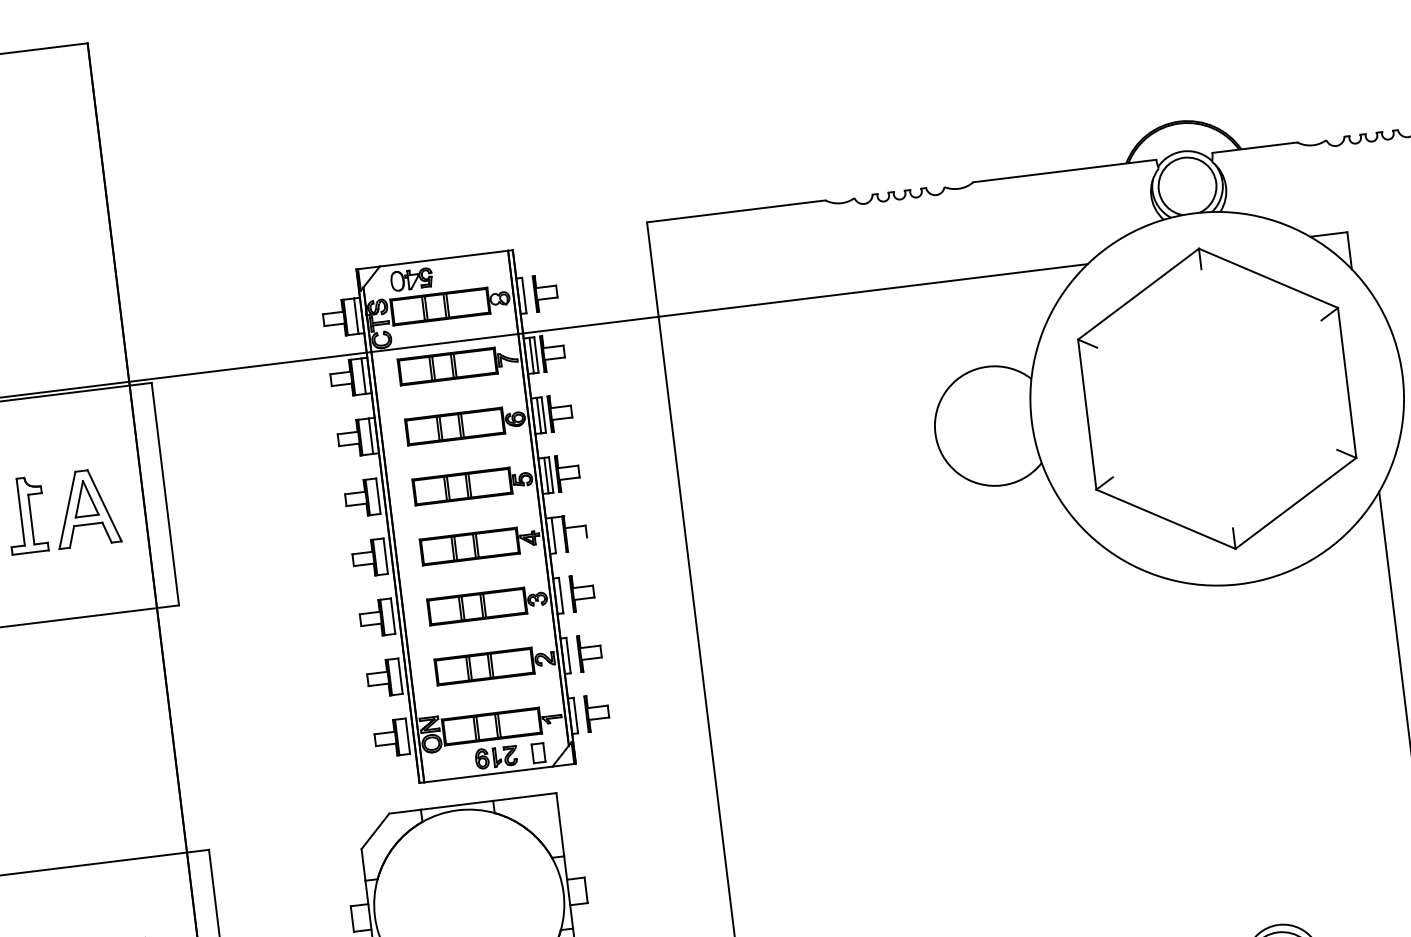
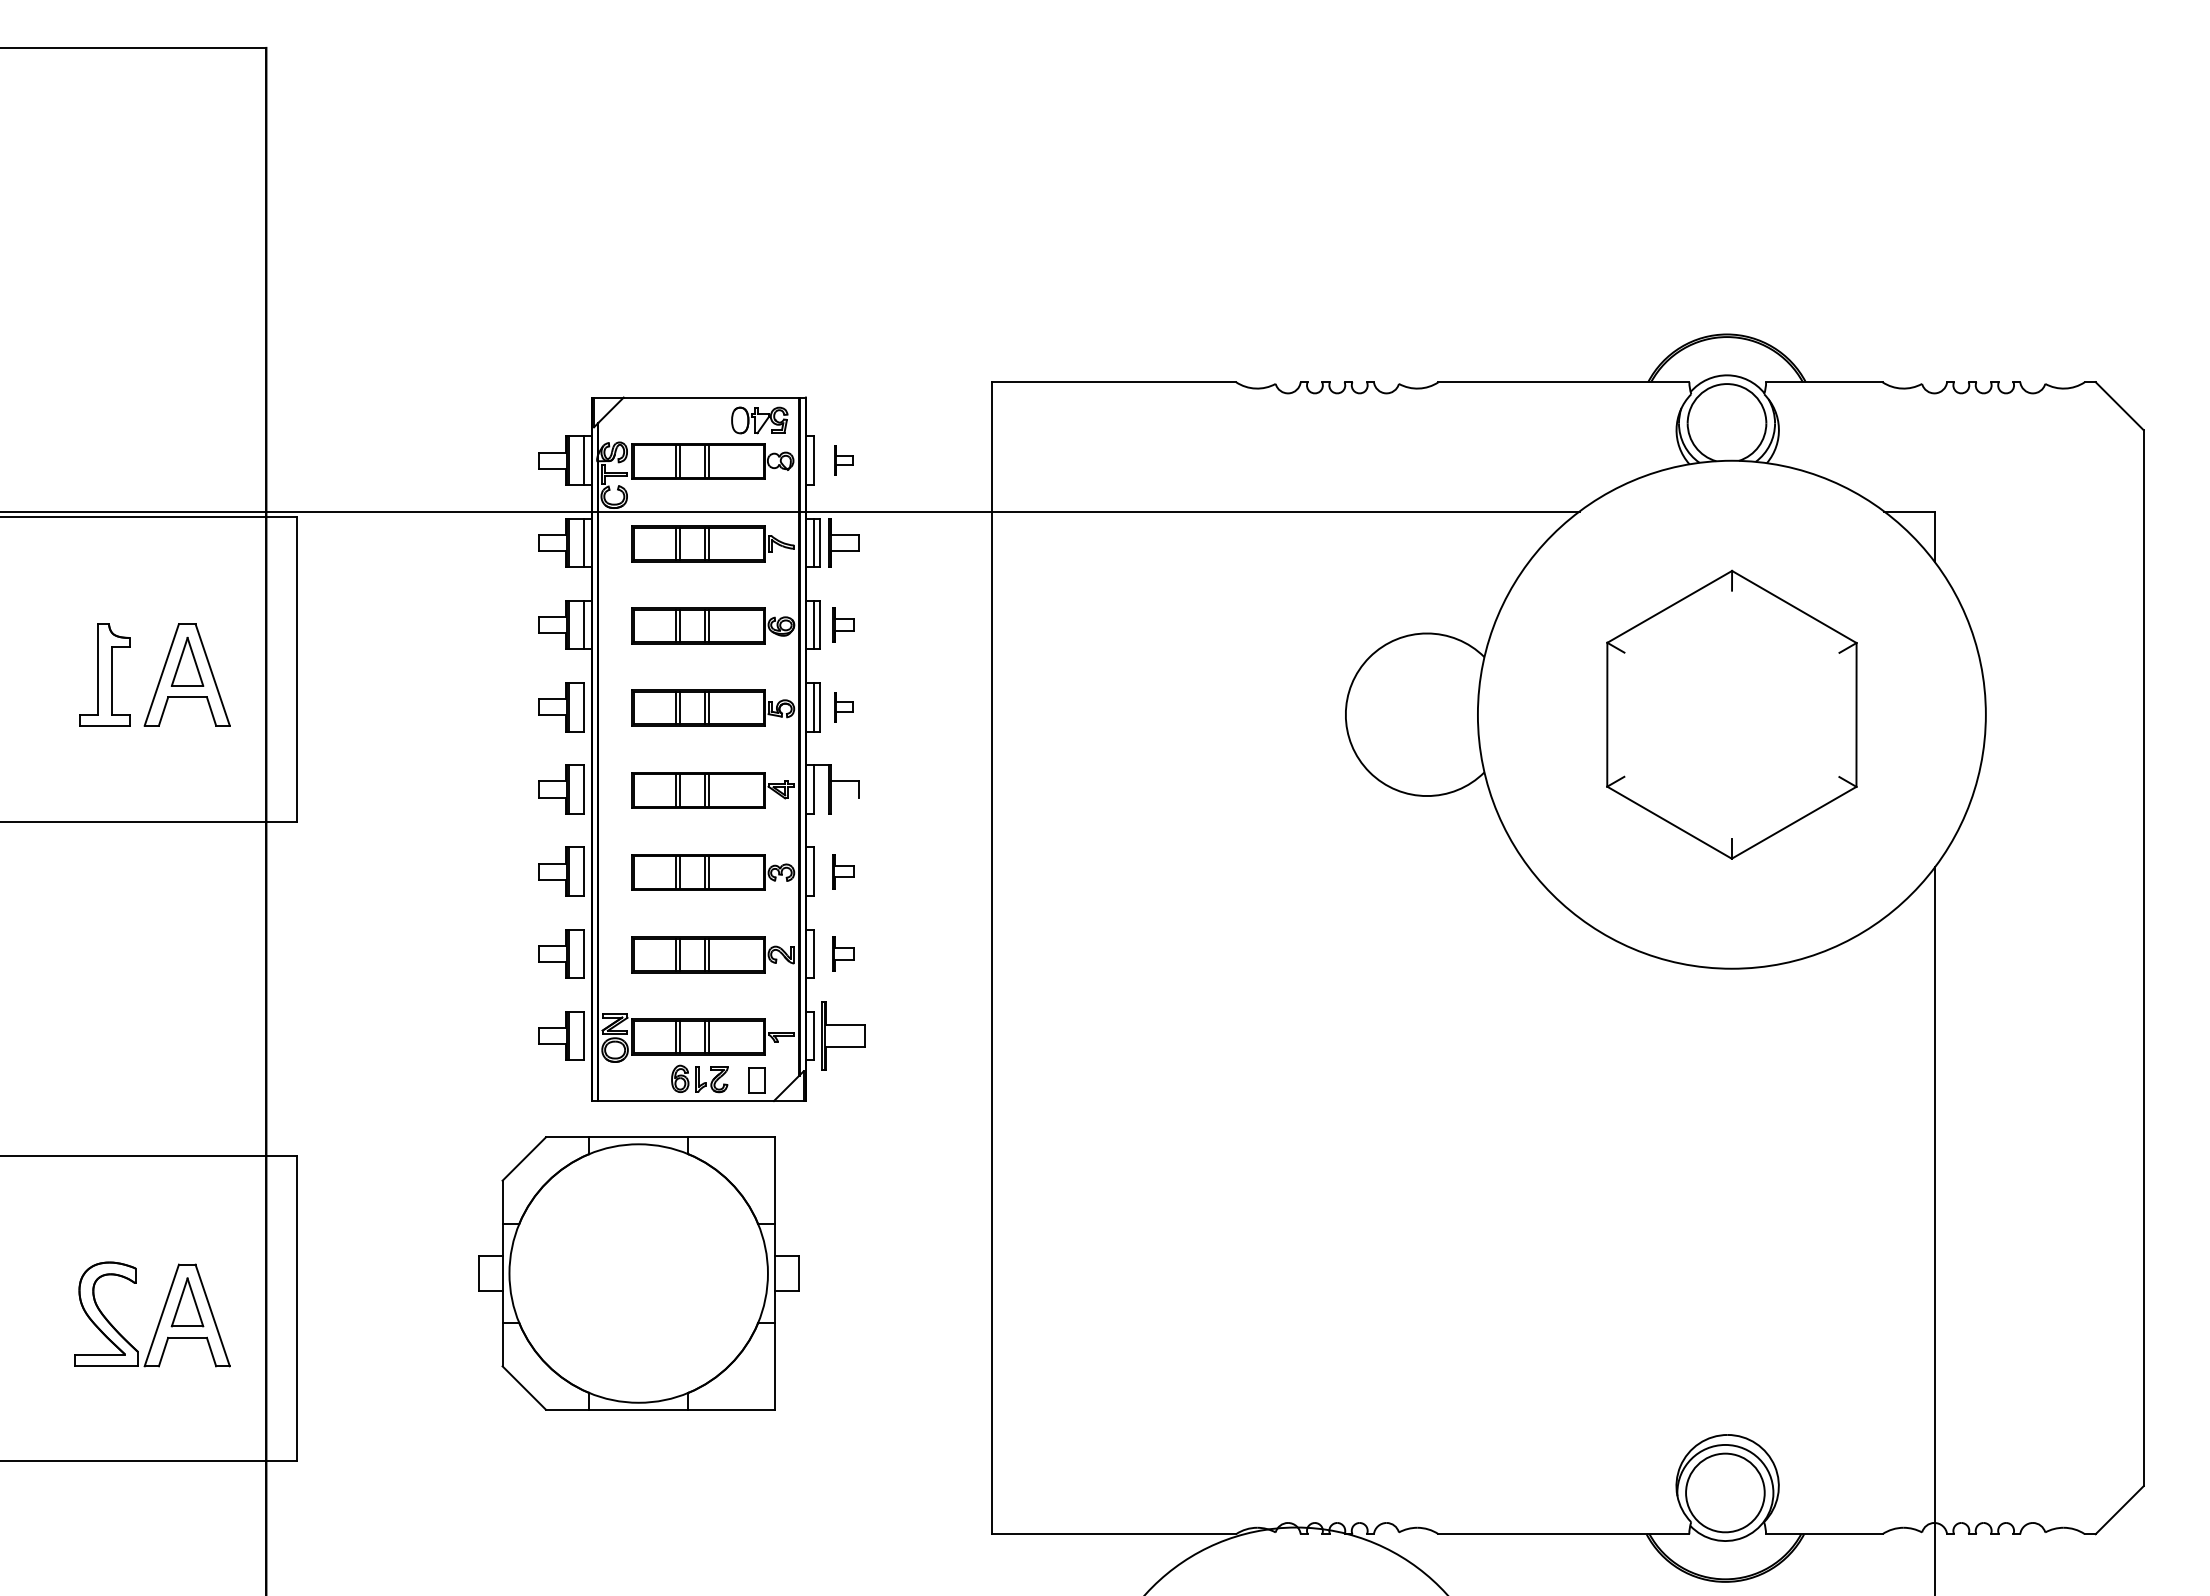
part: (411, 279) -> (759, 420), moved
part: (545, 292) -> (843, 460), size x0.6
part: (1216, 398) -> (1731, 714), size x0.7
part: (560, 412) -> (843, 624), size x0.7
part: (568, 473) -> (843, 707), size x0.6
part: (582, 592) -> (843, 871), size x0.7
part: (590, 652) -> (843, 953), size x0.7
part: (597, 712) -> (843, 1035), size x1.4

